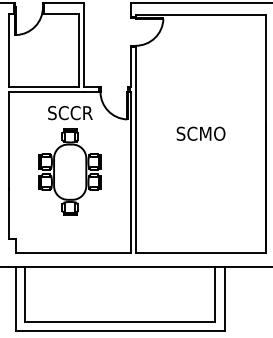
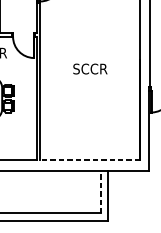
text: (200, 133) -> (89, 68), SCMO -> SCCR
line: (200, 252) -> (89, 160), solid -> dashed
line: (215, 294) -> (101, 192), solid -> dashed

